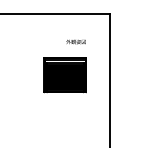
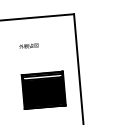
text: (75, 41) -> (28, 45), moved
part: (64, 75) -> (42, 90), moved

